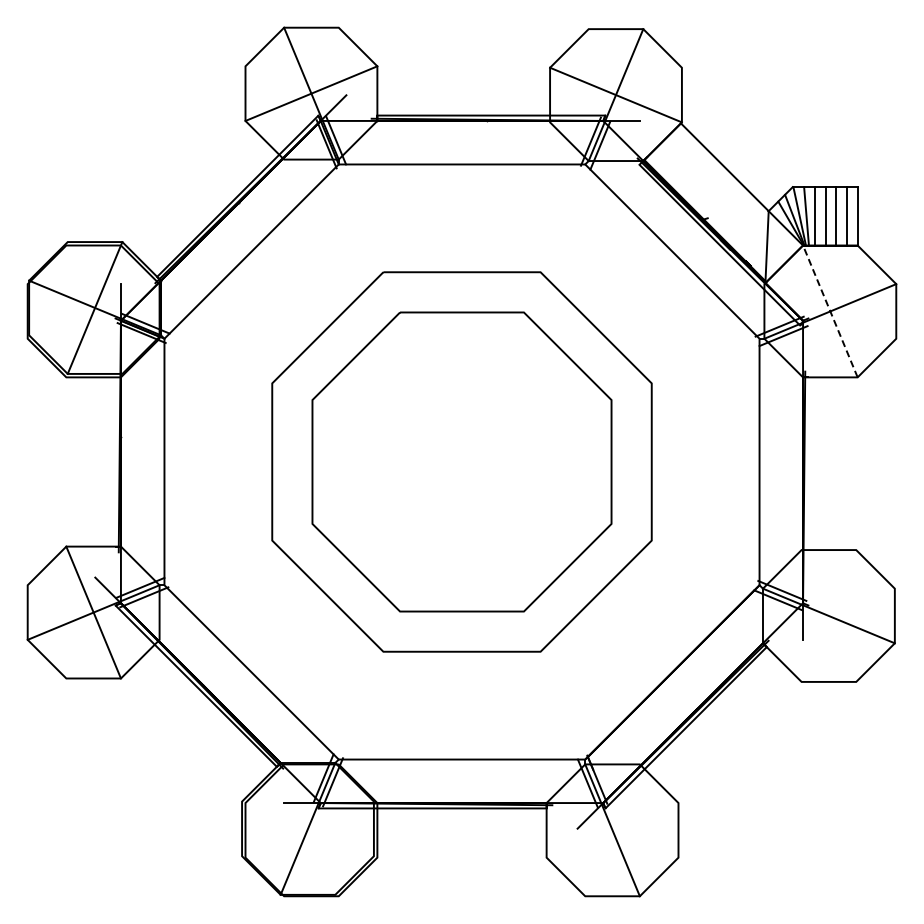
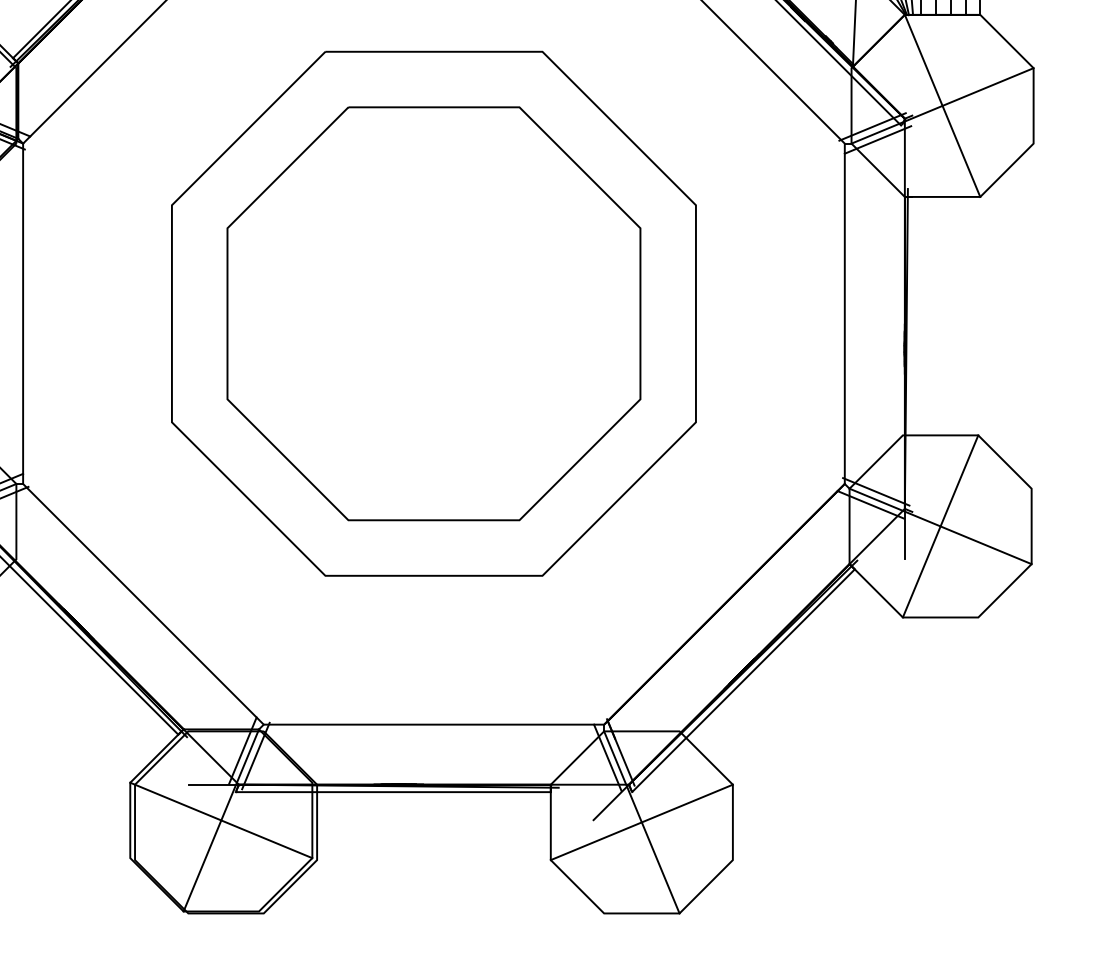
line: (830, 310) -> (942, 104), dashed -> solid
line: (828, 615) -> (940, 525), added
line: (307, 828) -> (220, 819), added
line: (612, 830) -> (641, 822), added

